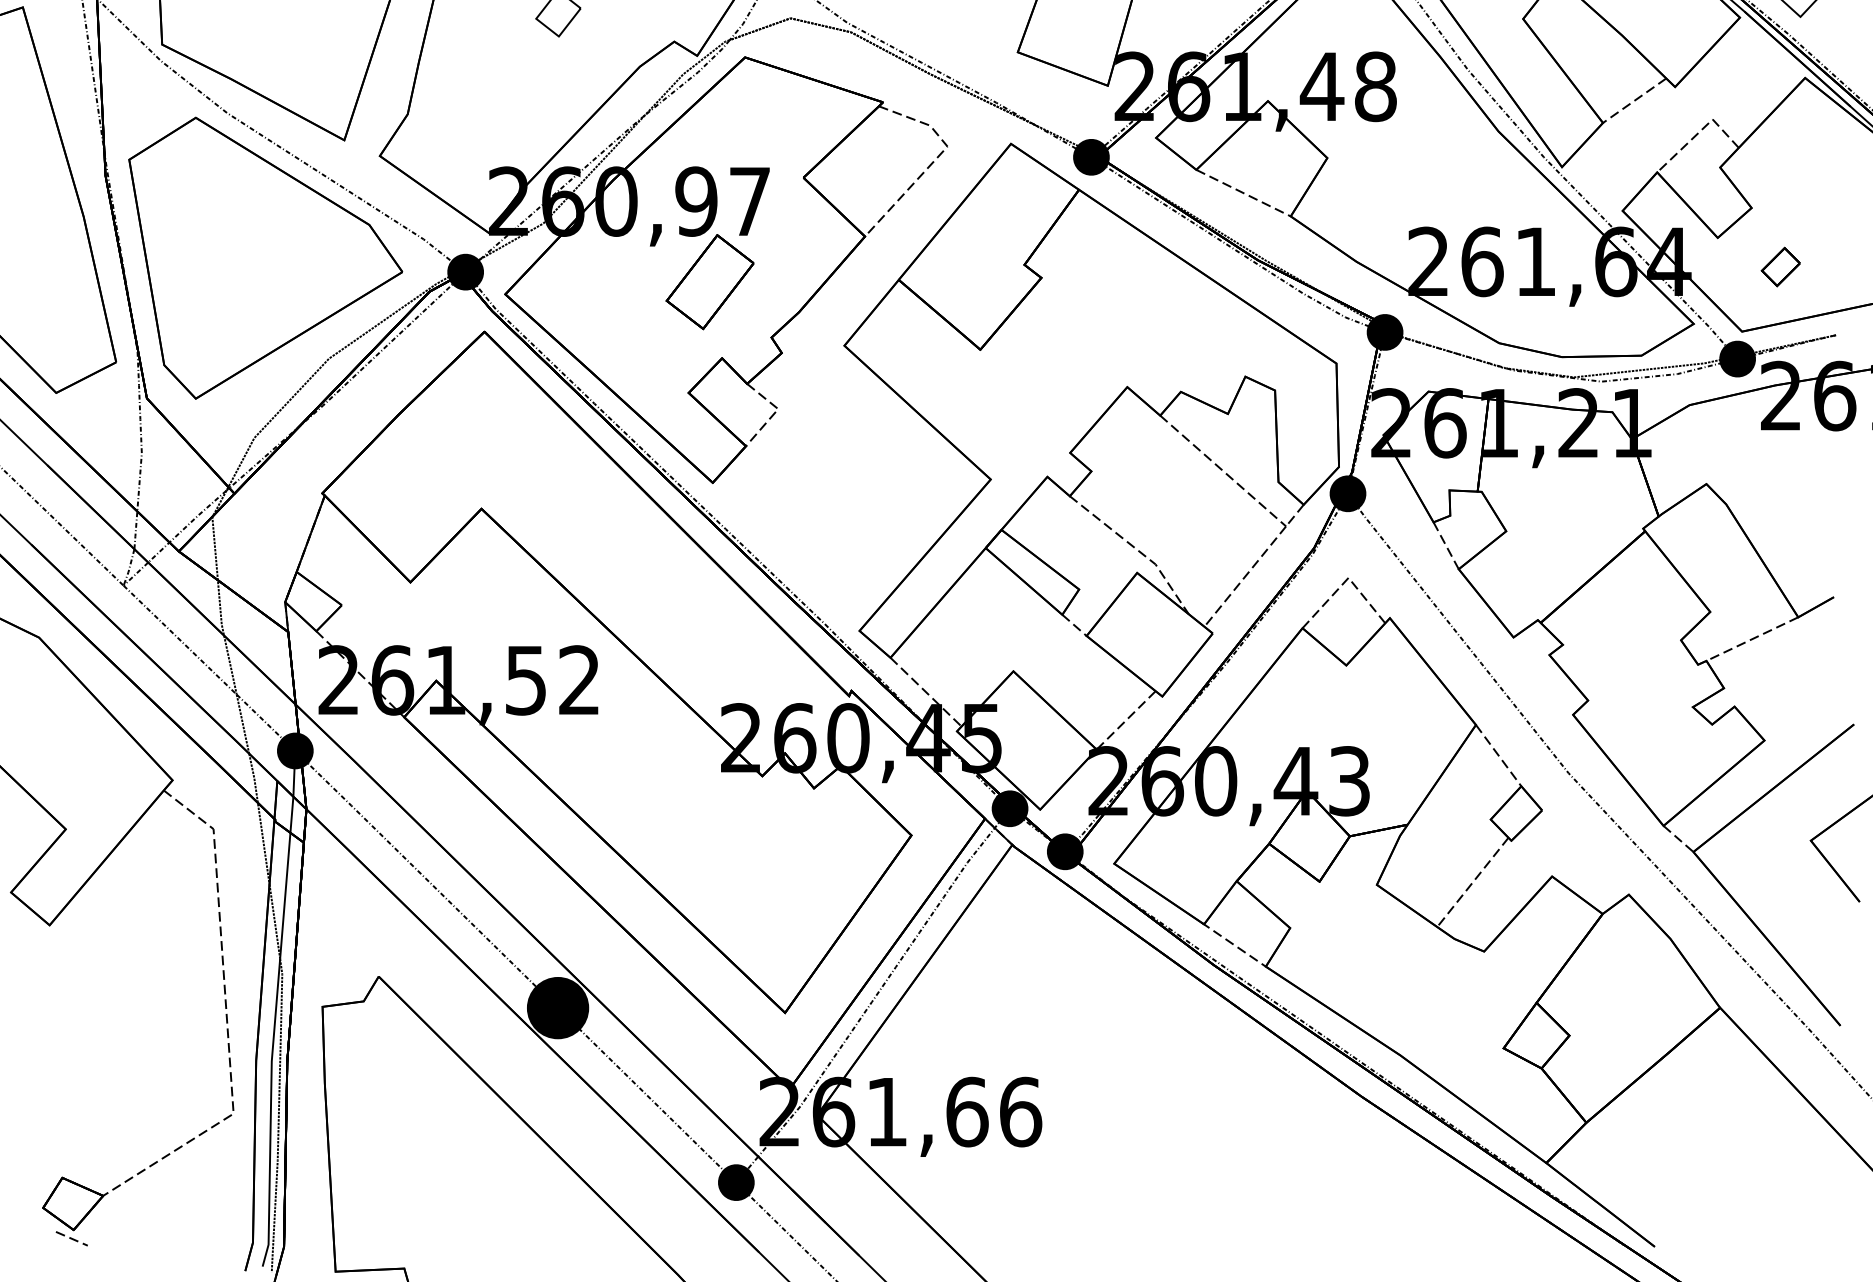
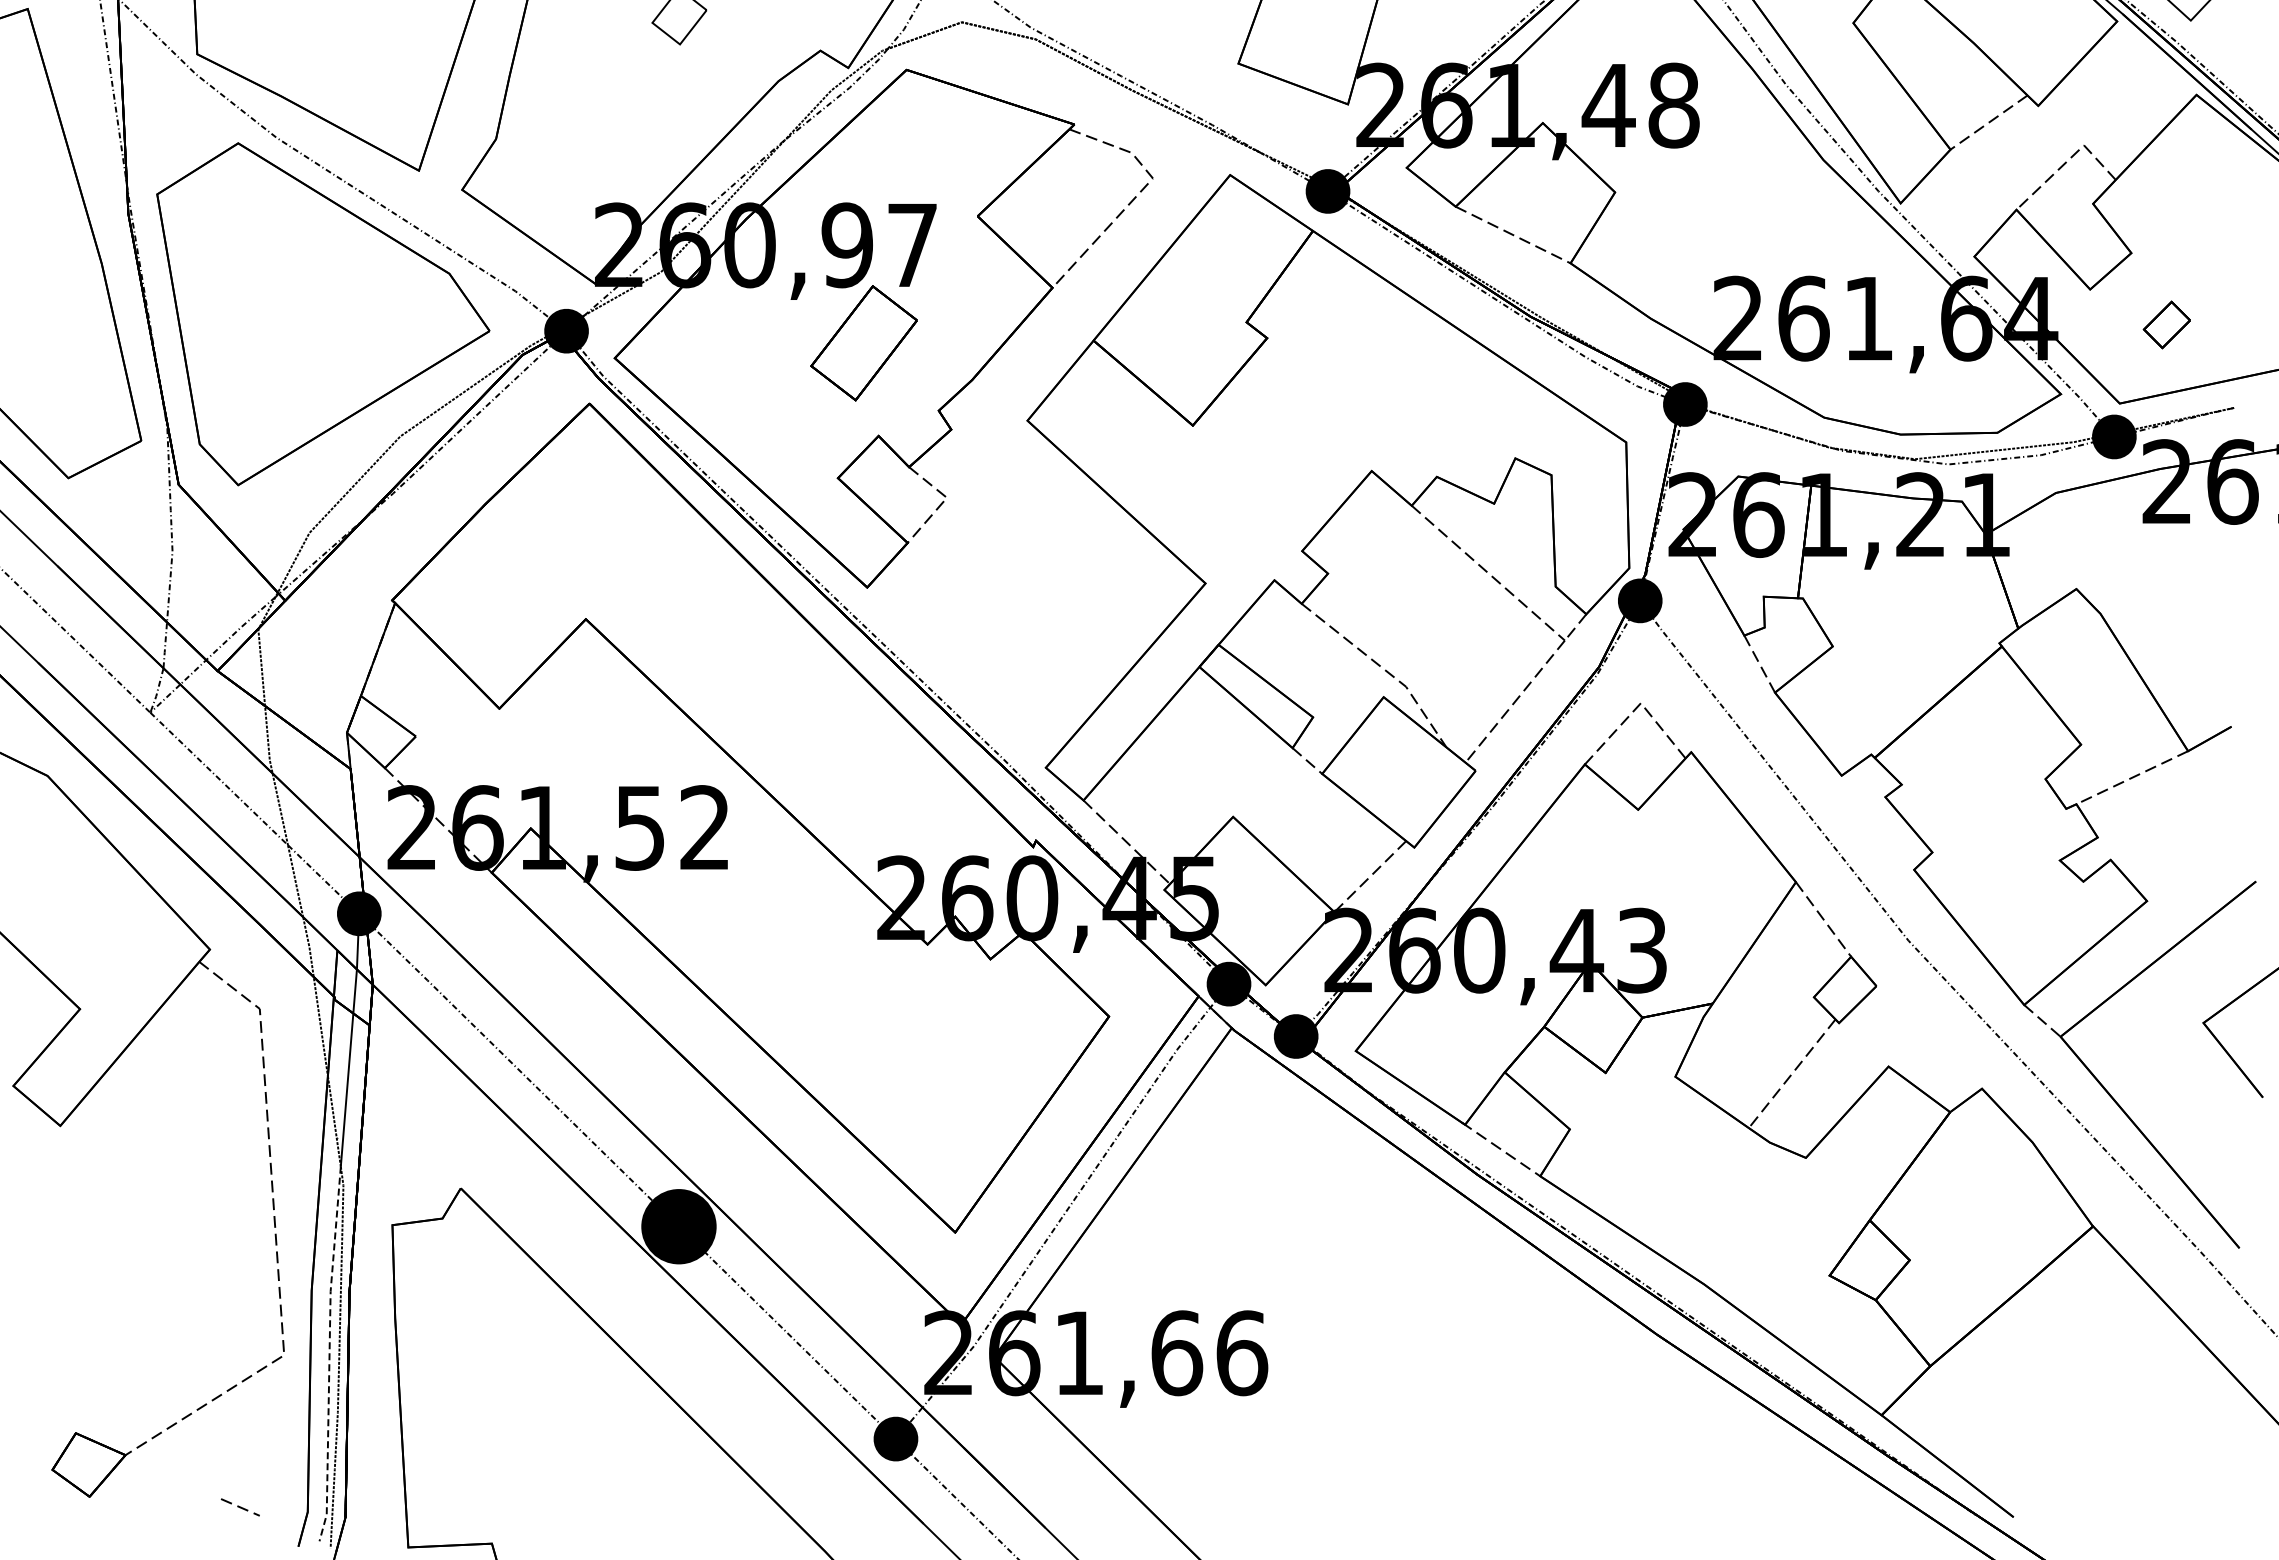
line: (270, 1113) -> (329, 1354), solid -> dashed
line: (71, 1238) -> (239, 1507), moved

